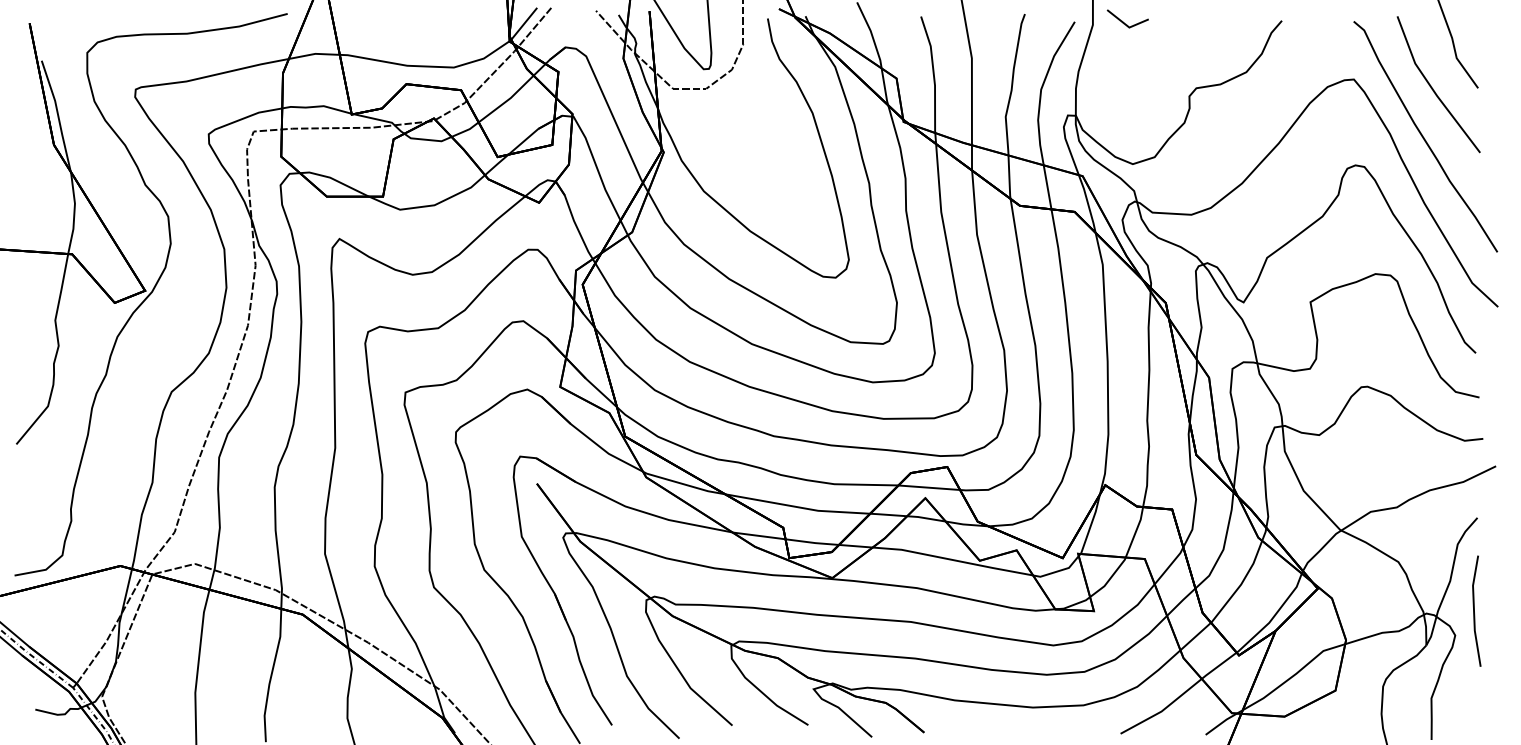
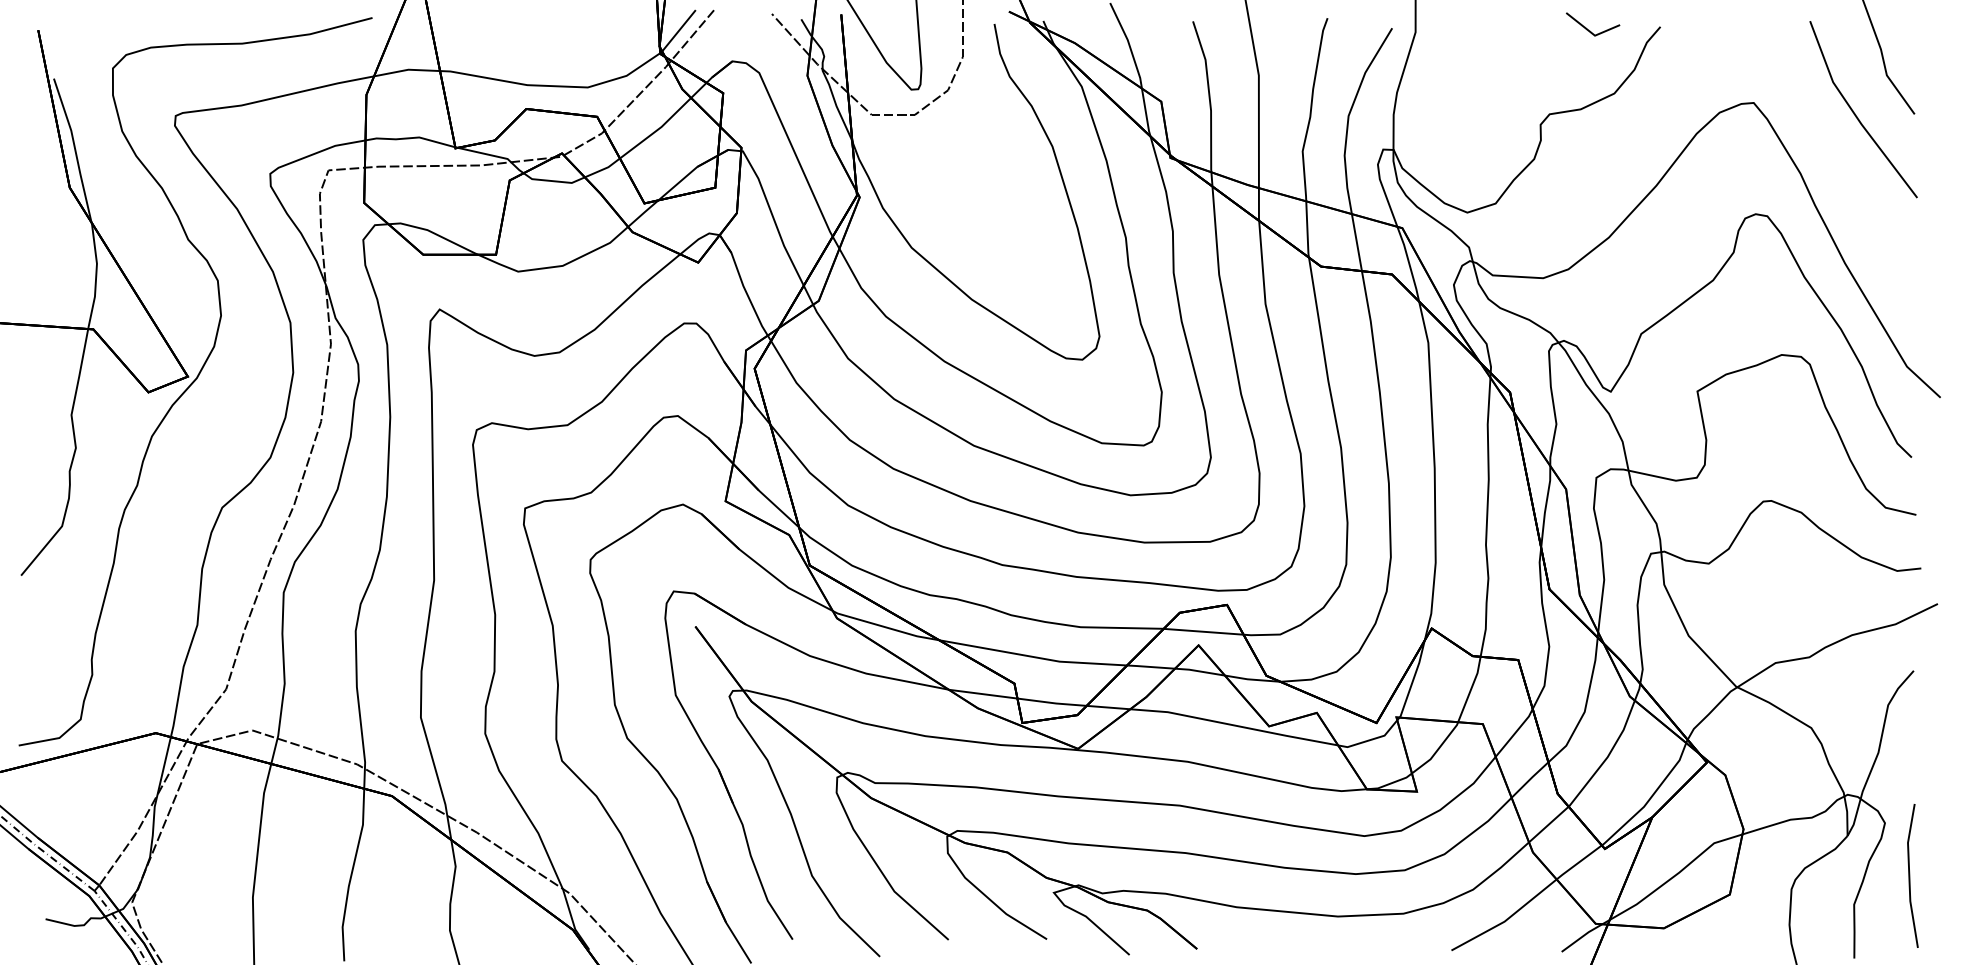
line: (1123, 21) -> (1587, 27), moved
curve: (1424, 137) -> (1845, 178), removed
line: (1474, 610) -> (1909, 875), moved

